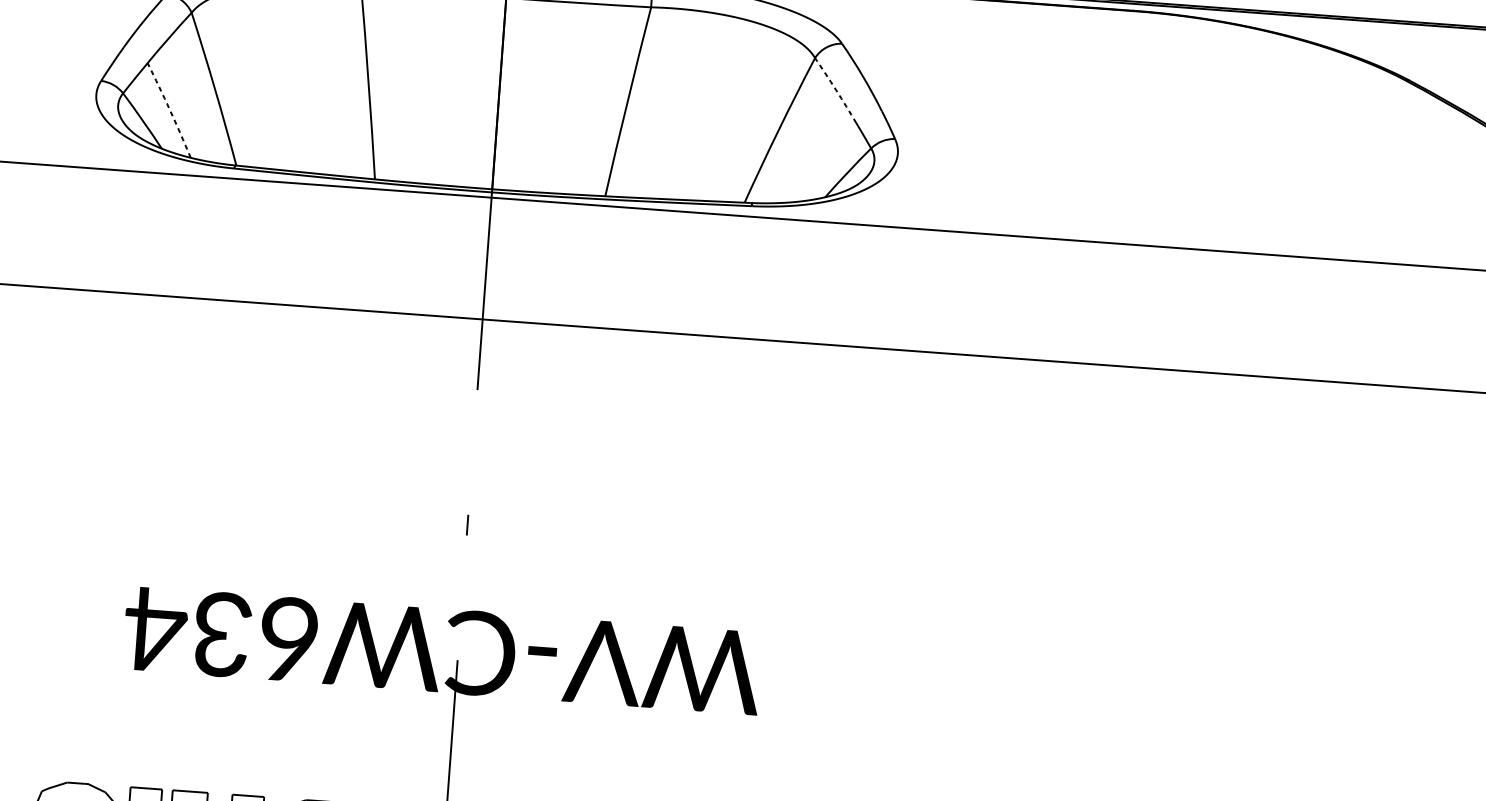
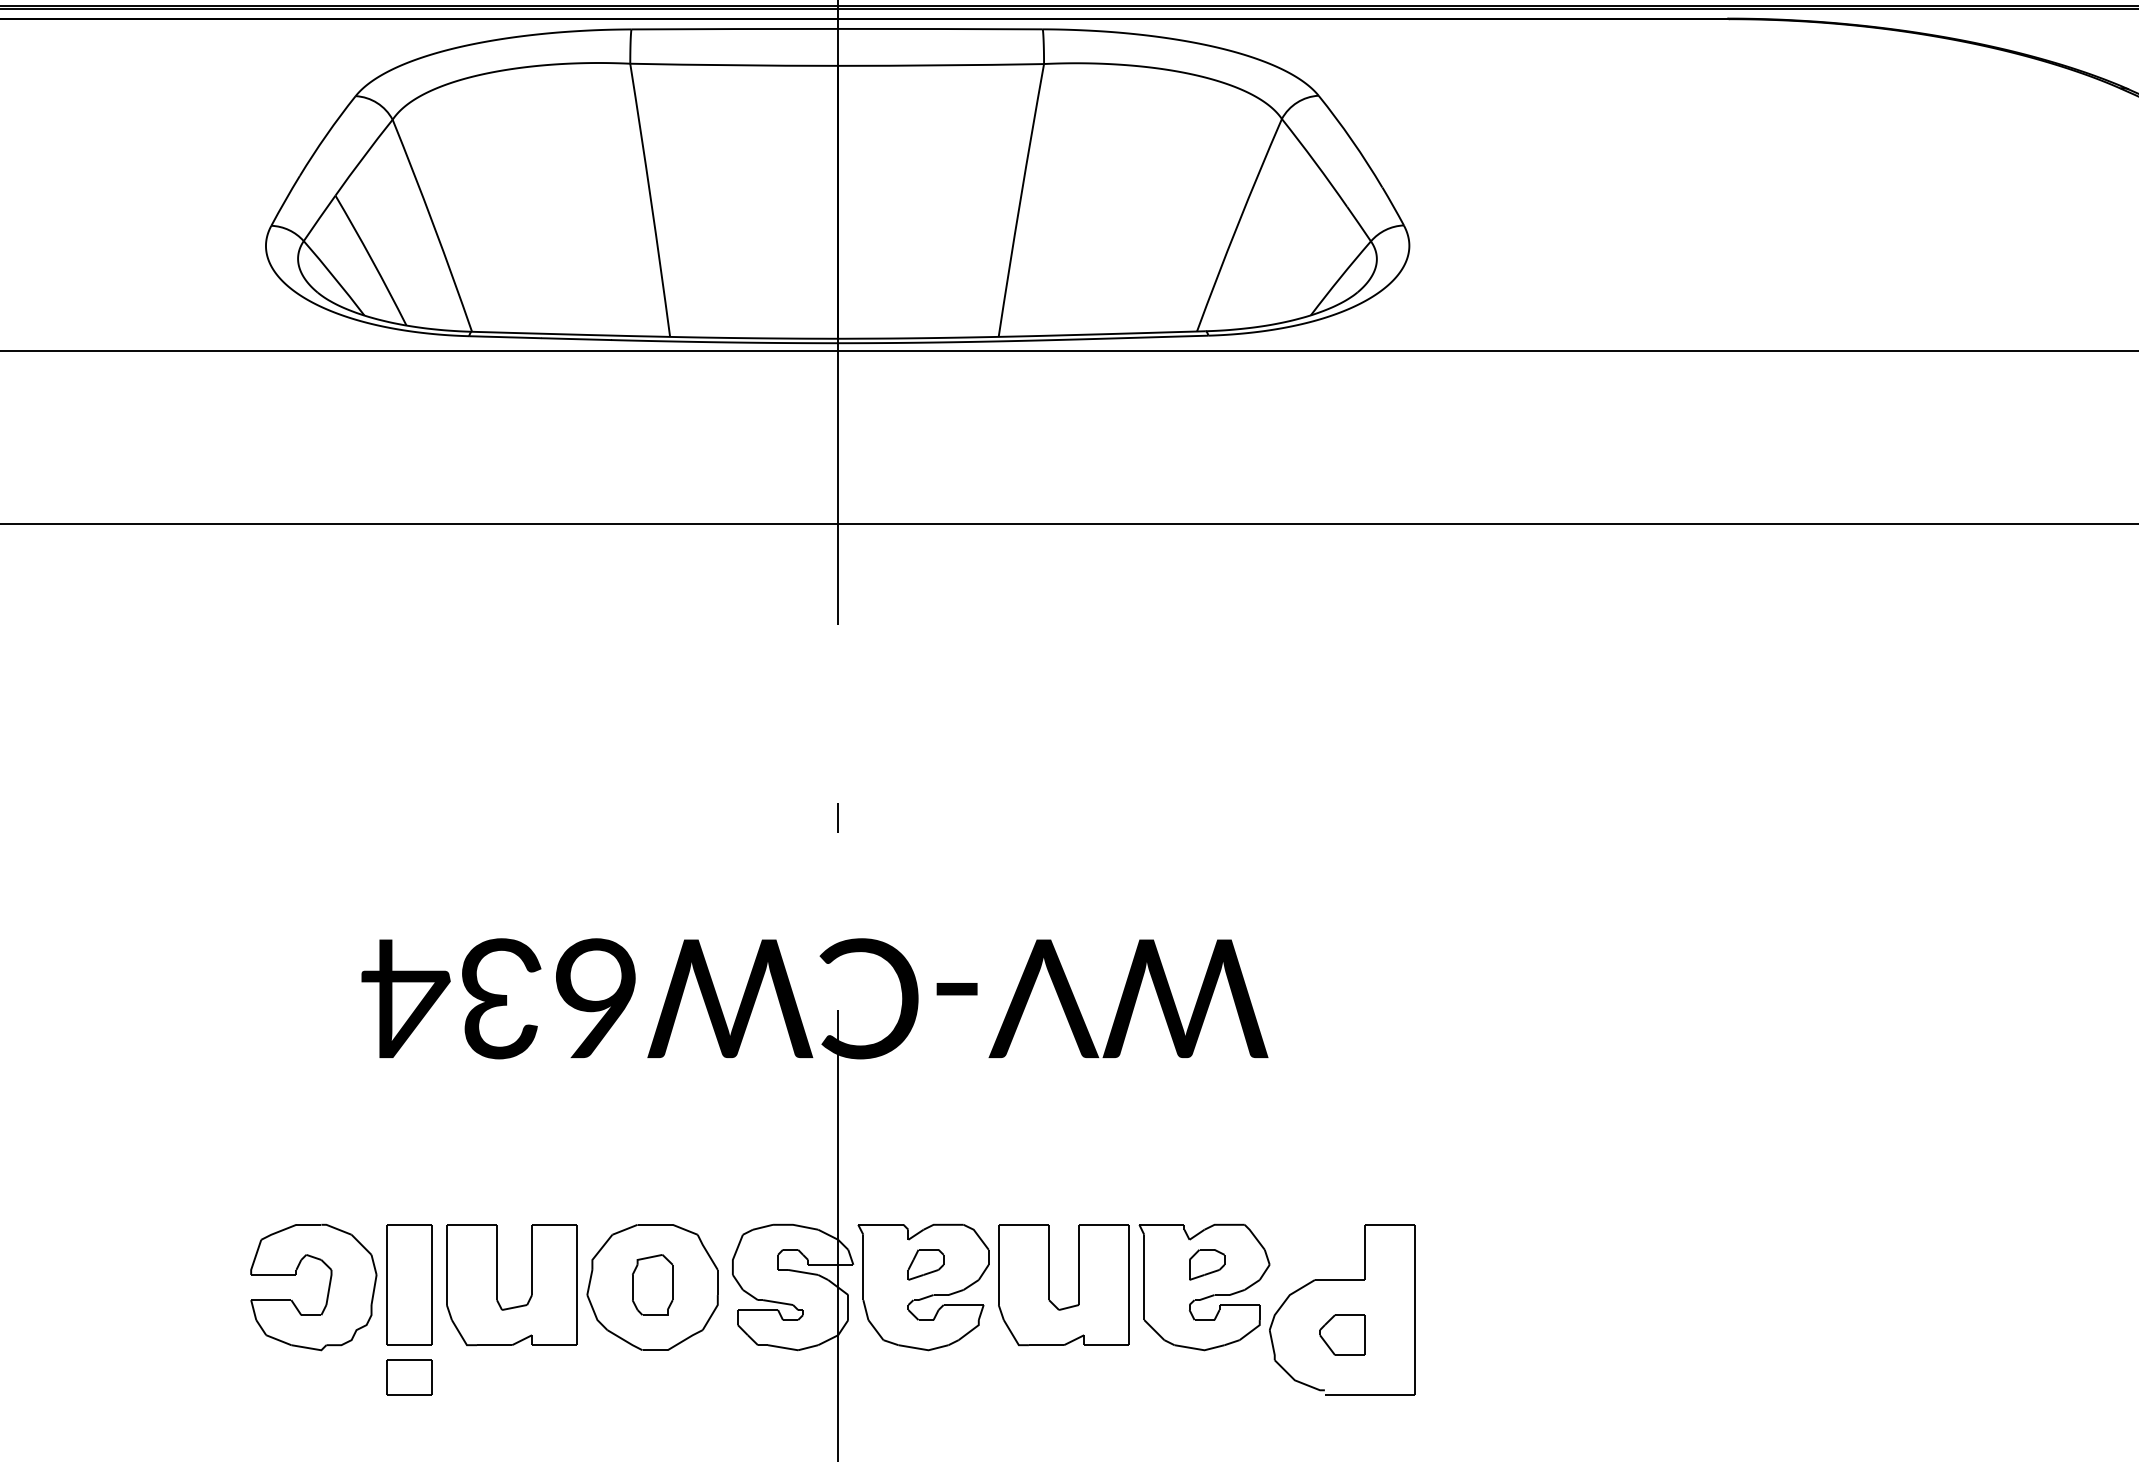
arc: (836, 90) -> (1315, 162), dashed -> solid
arc: (170, 110) -> (372, 260), dashed -> solid

